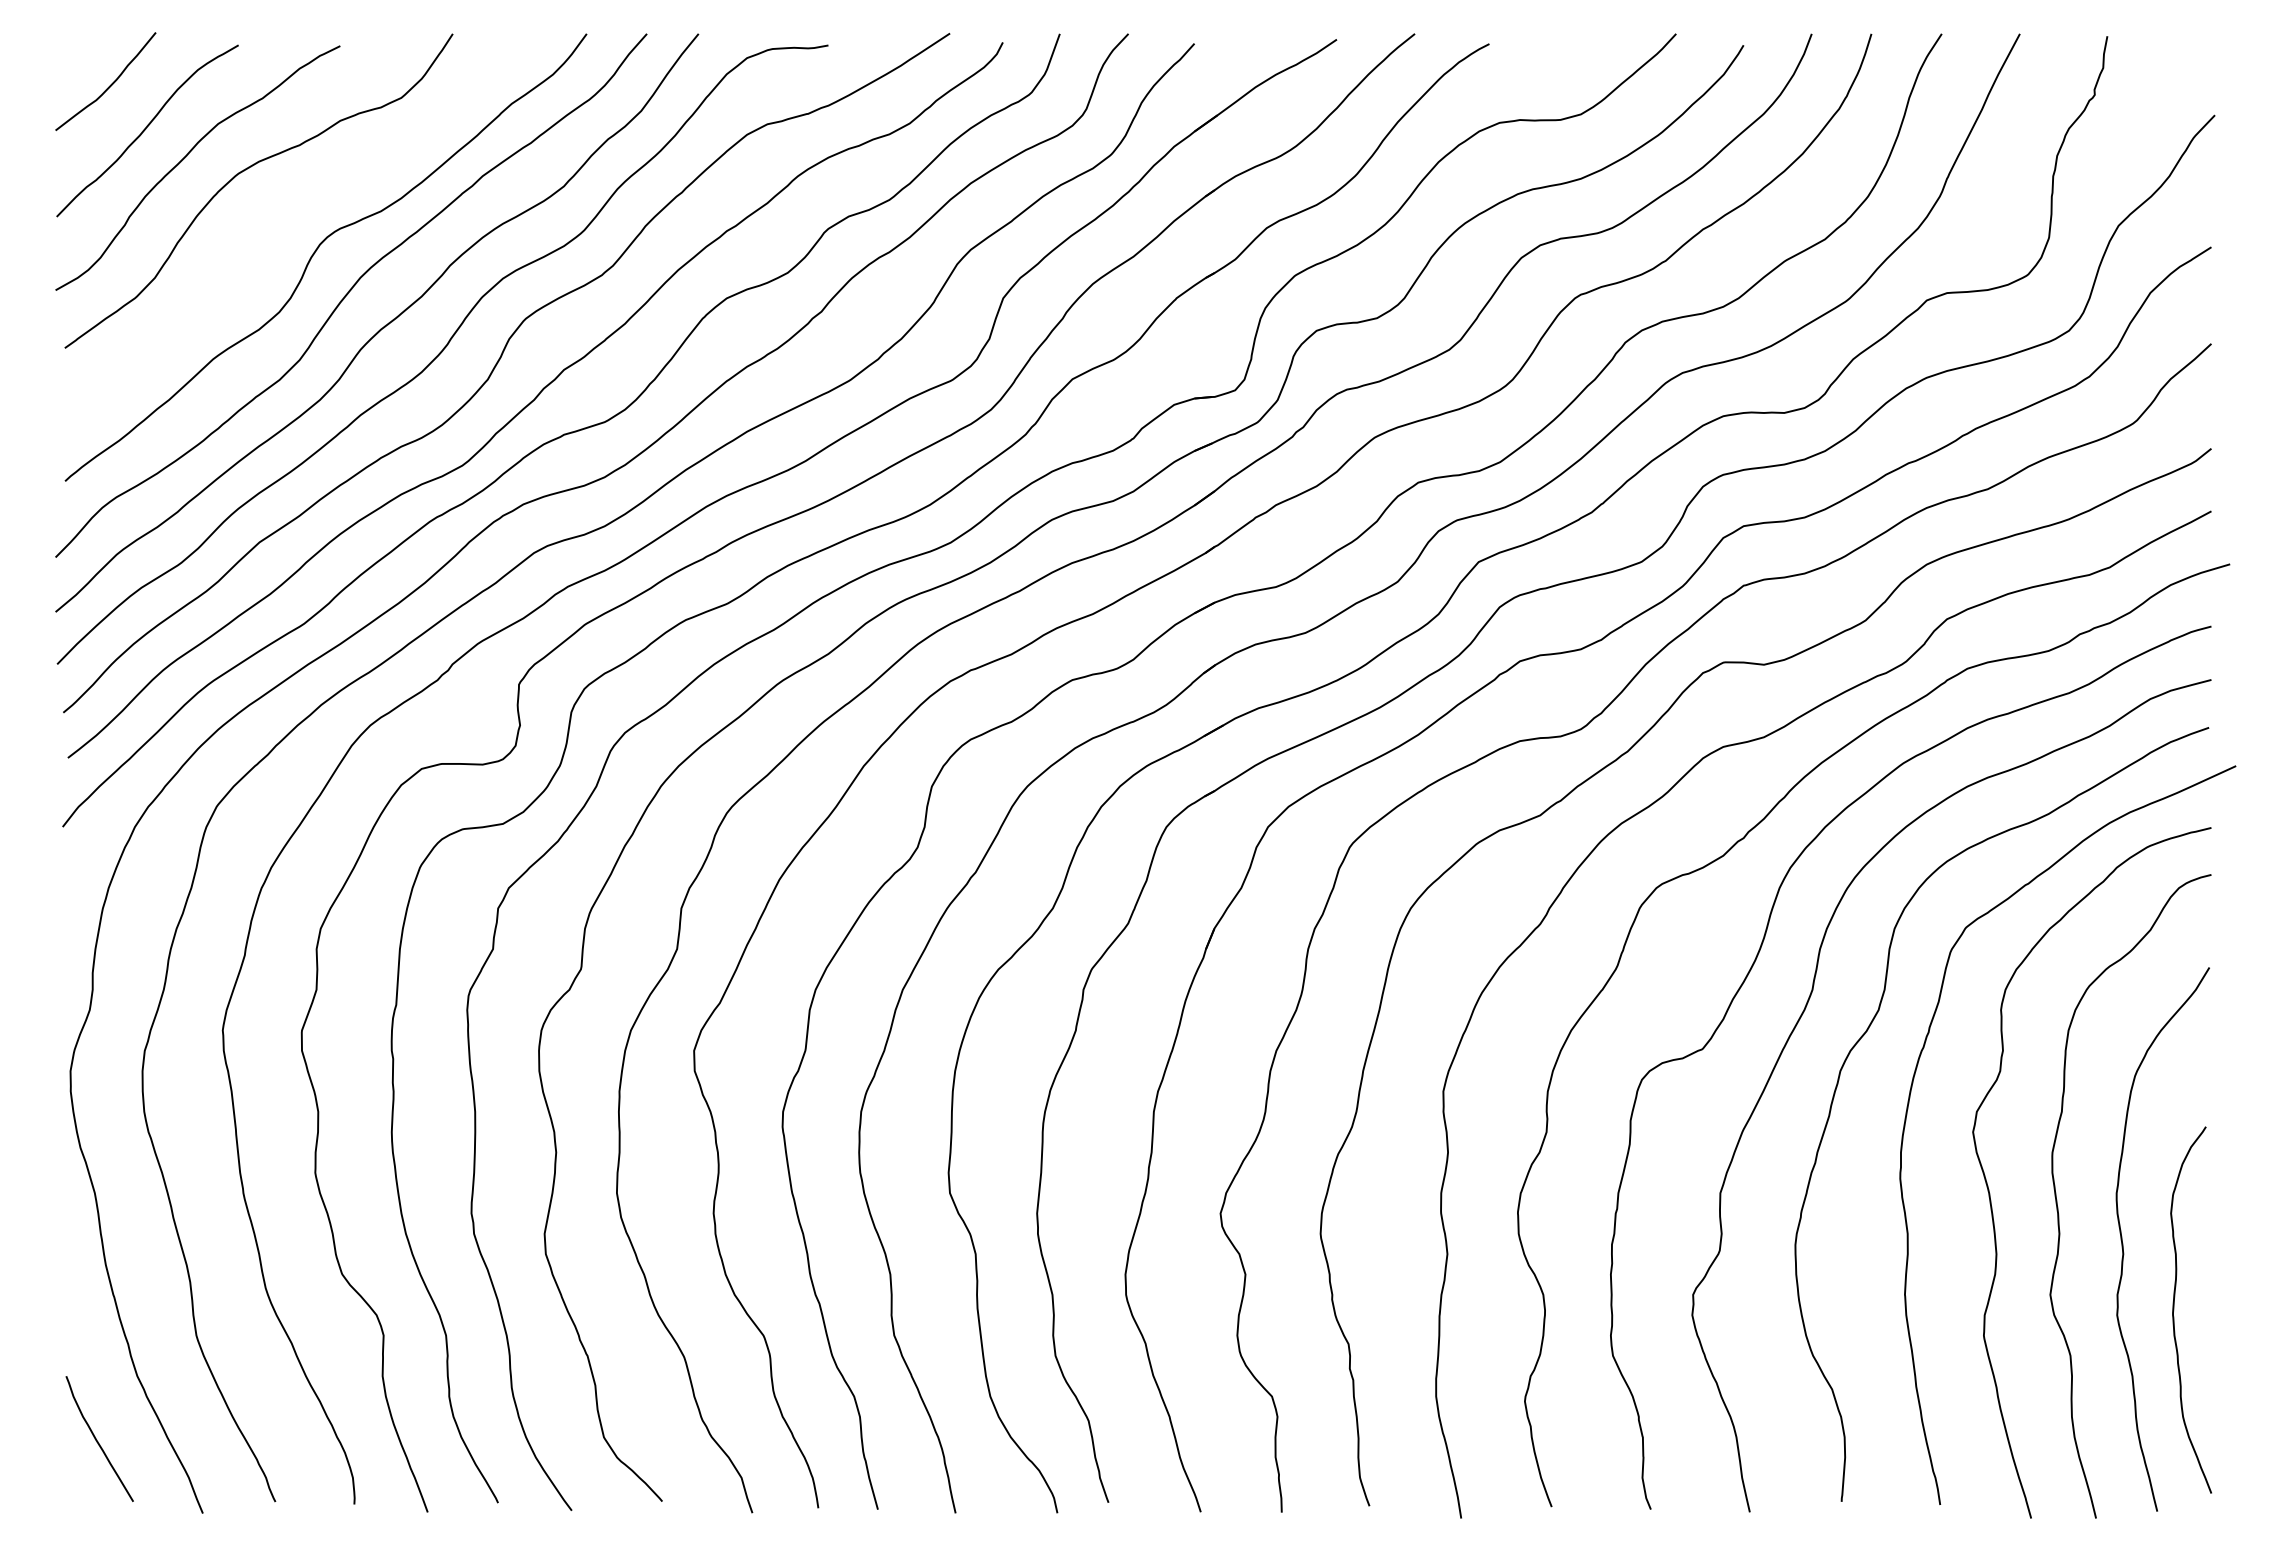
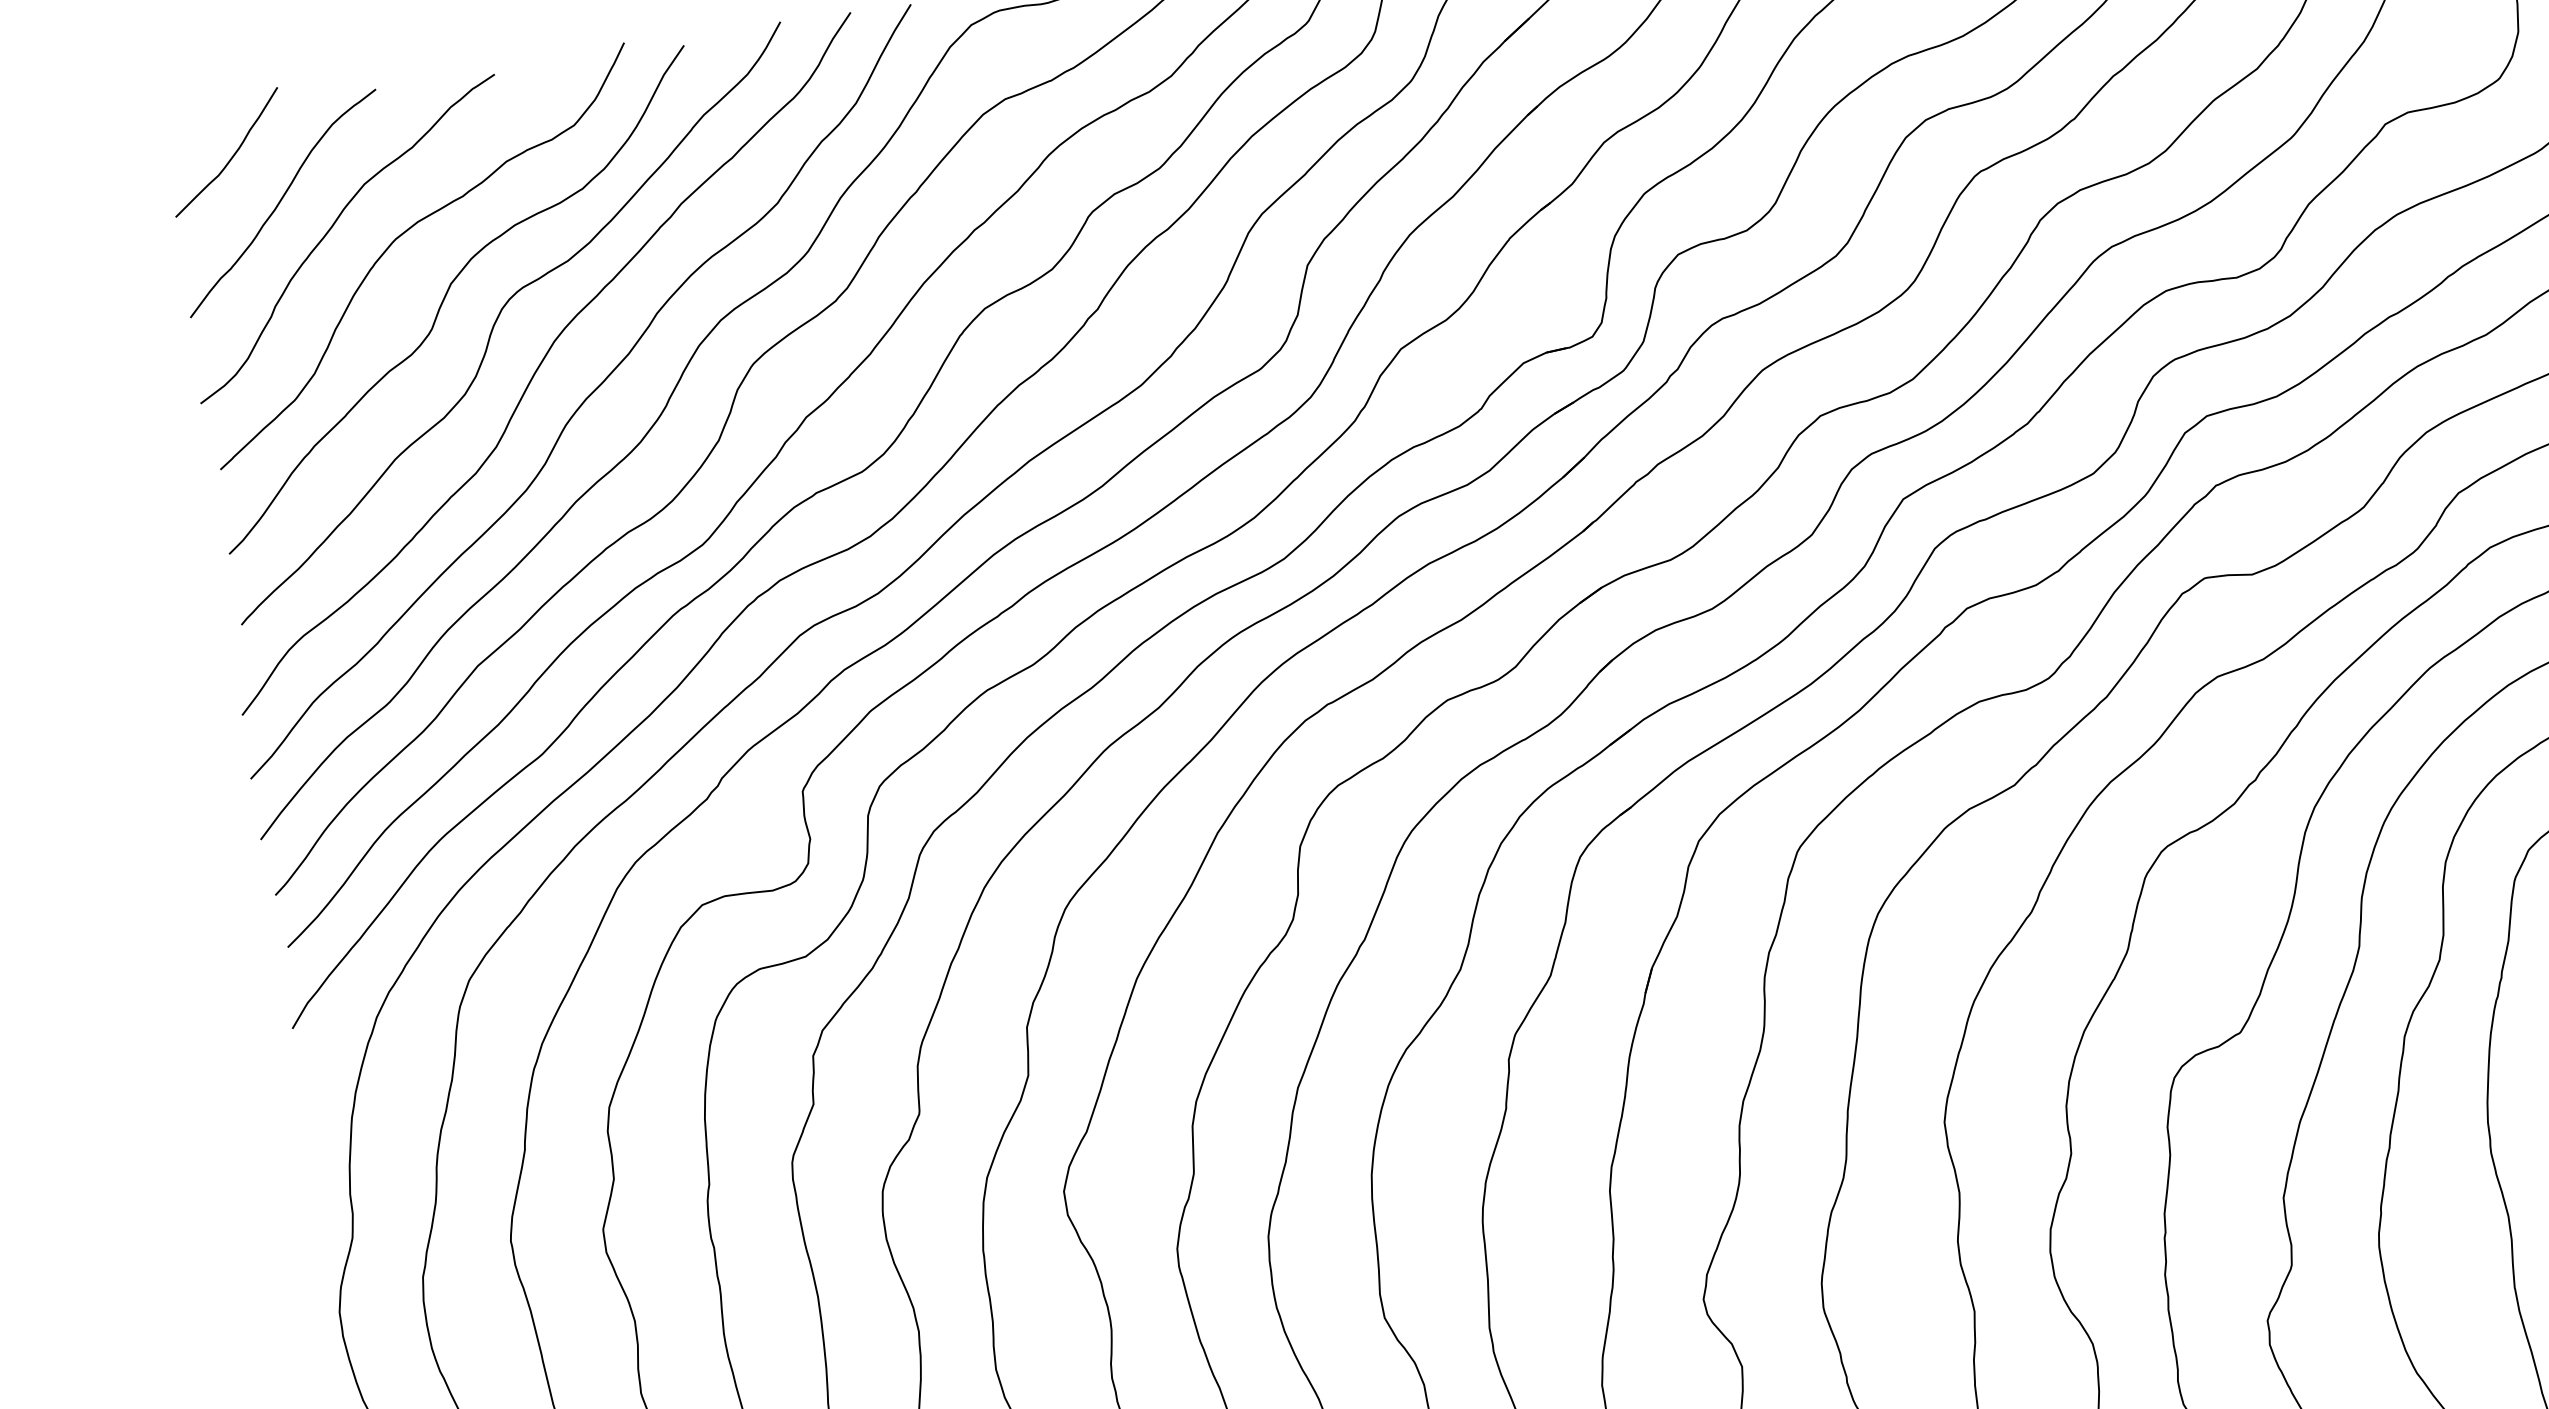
curve: (274, 228) -> (446, 297), added

